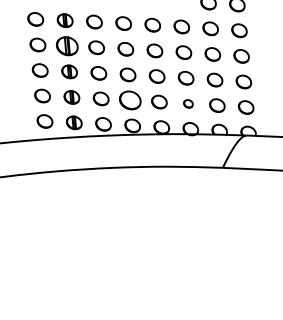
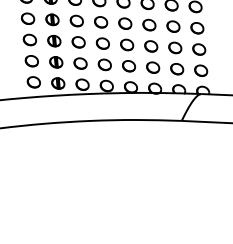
part: (67, 46) -> (52, 20), size x0.71
part: (130, 100) -> (104, 64), size x0.71
part: (188, 103) -> (153, 67), size x1.67

